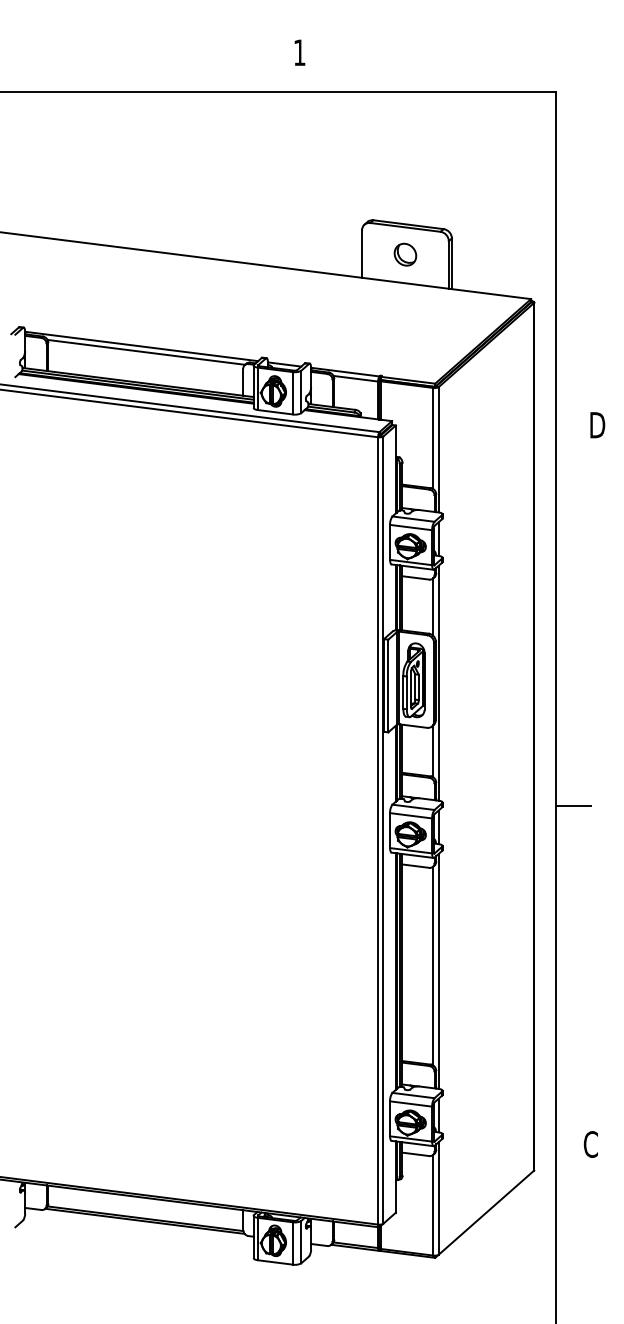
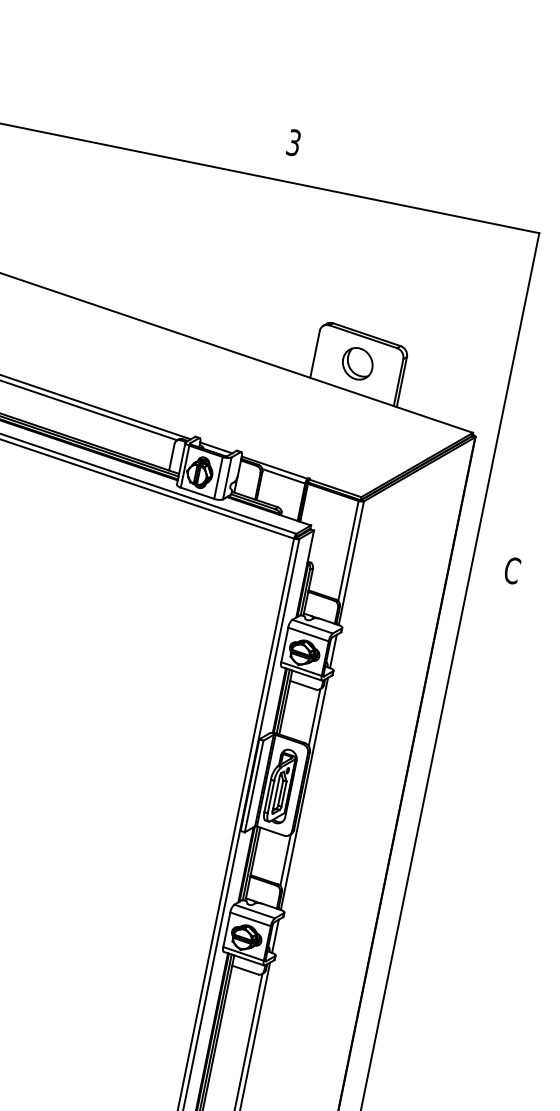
text: (299, 52) -> (293, 142), 1 -> 3
part: (405, 254) -> (357, 363), size x1.4
text: (597, 424) -> (513, 570), D -> C
line: (573, 805) -> (413, 941), removed

